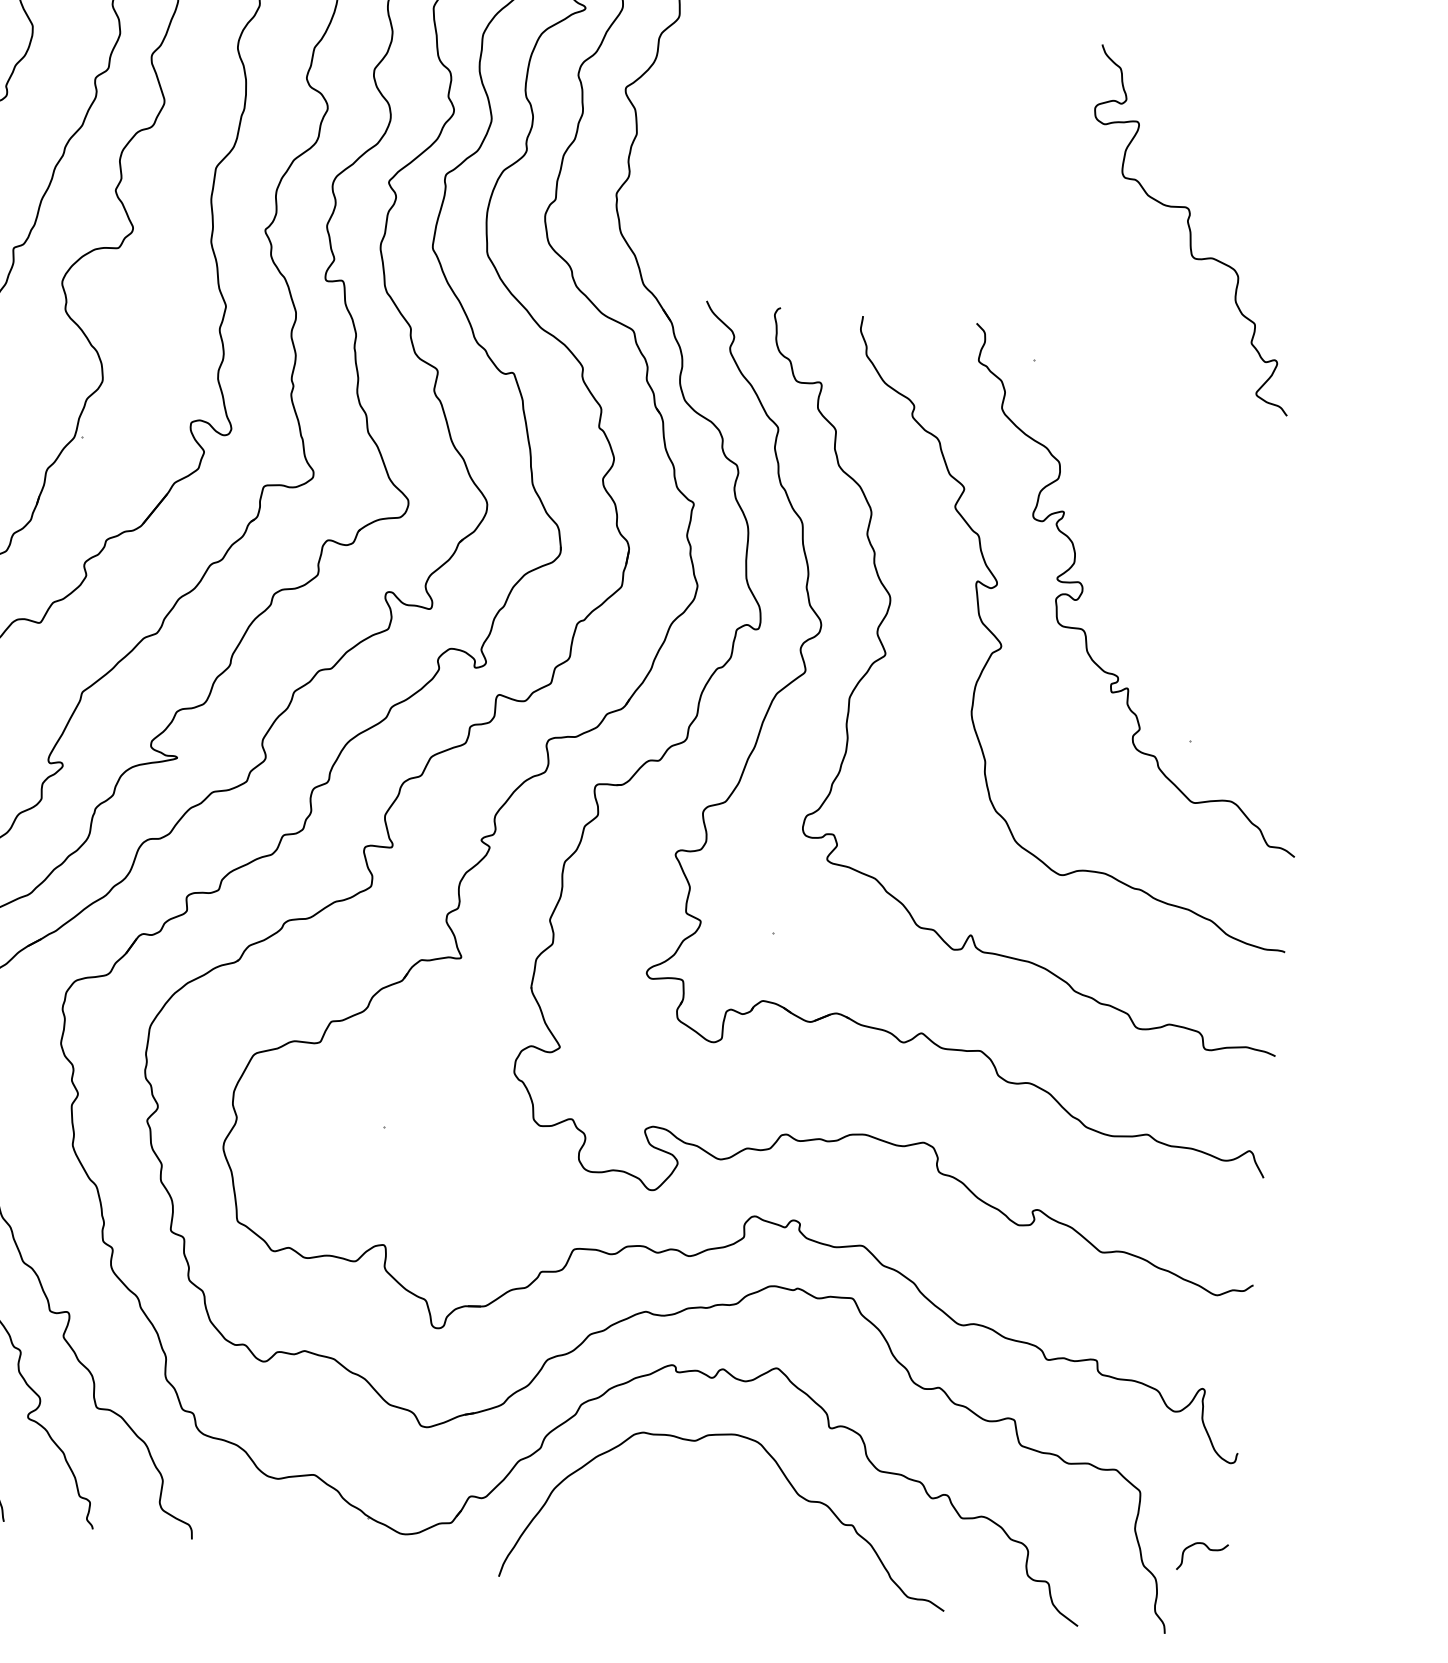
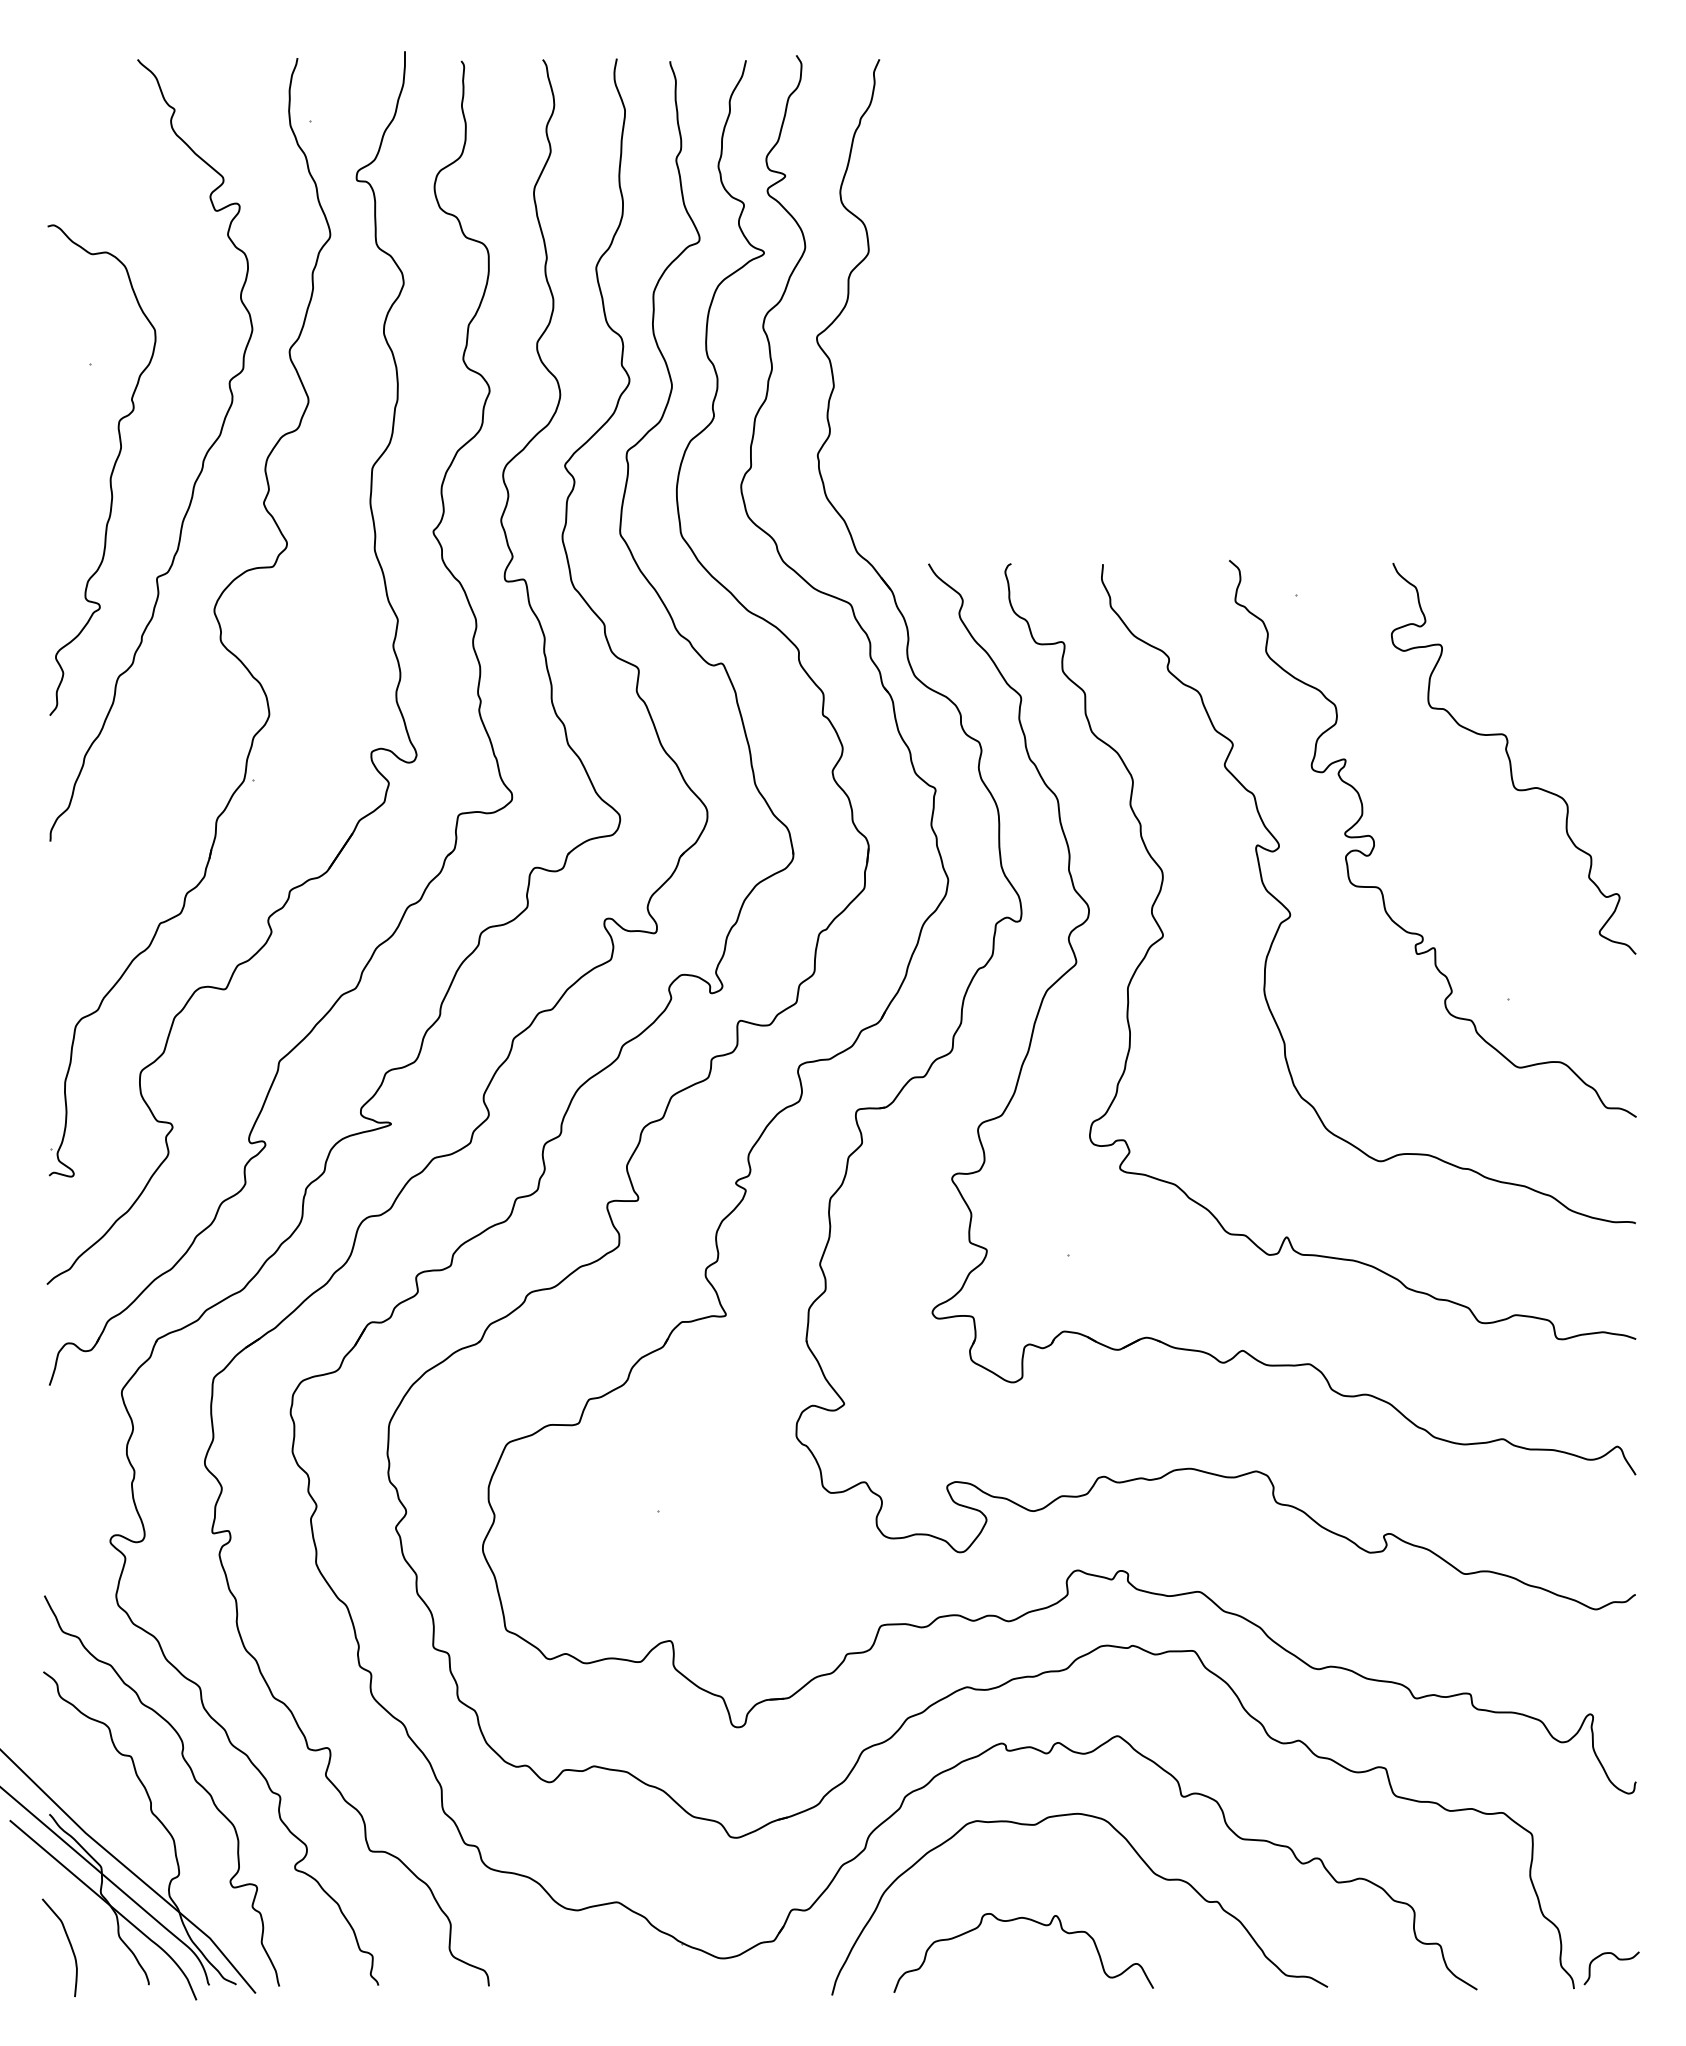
curve: (1191, 229) -> (1510, 758), moved
curve: (686, 1528) -> (1034, 1922), added
curve: (1208, 1549) -> (1617, 1959), moved

